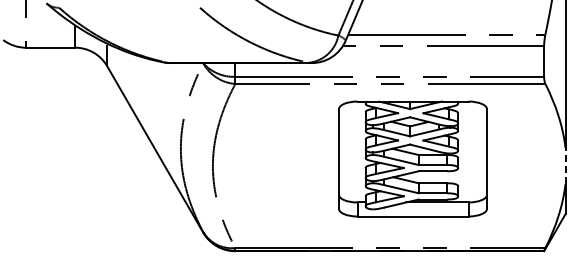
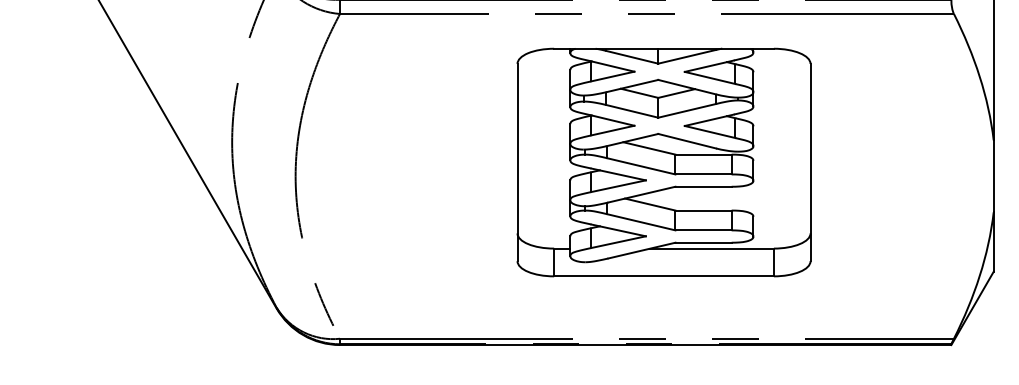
part: (412, 158) -> (663, 161), moved
line: (565, 165) -> (993, 175), dashed -> solid

